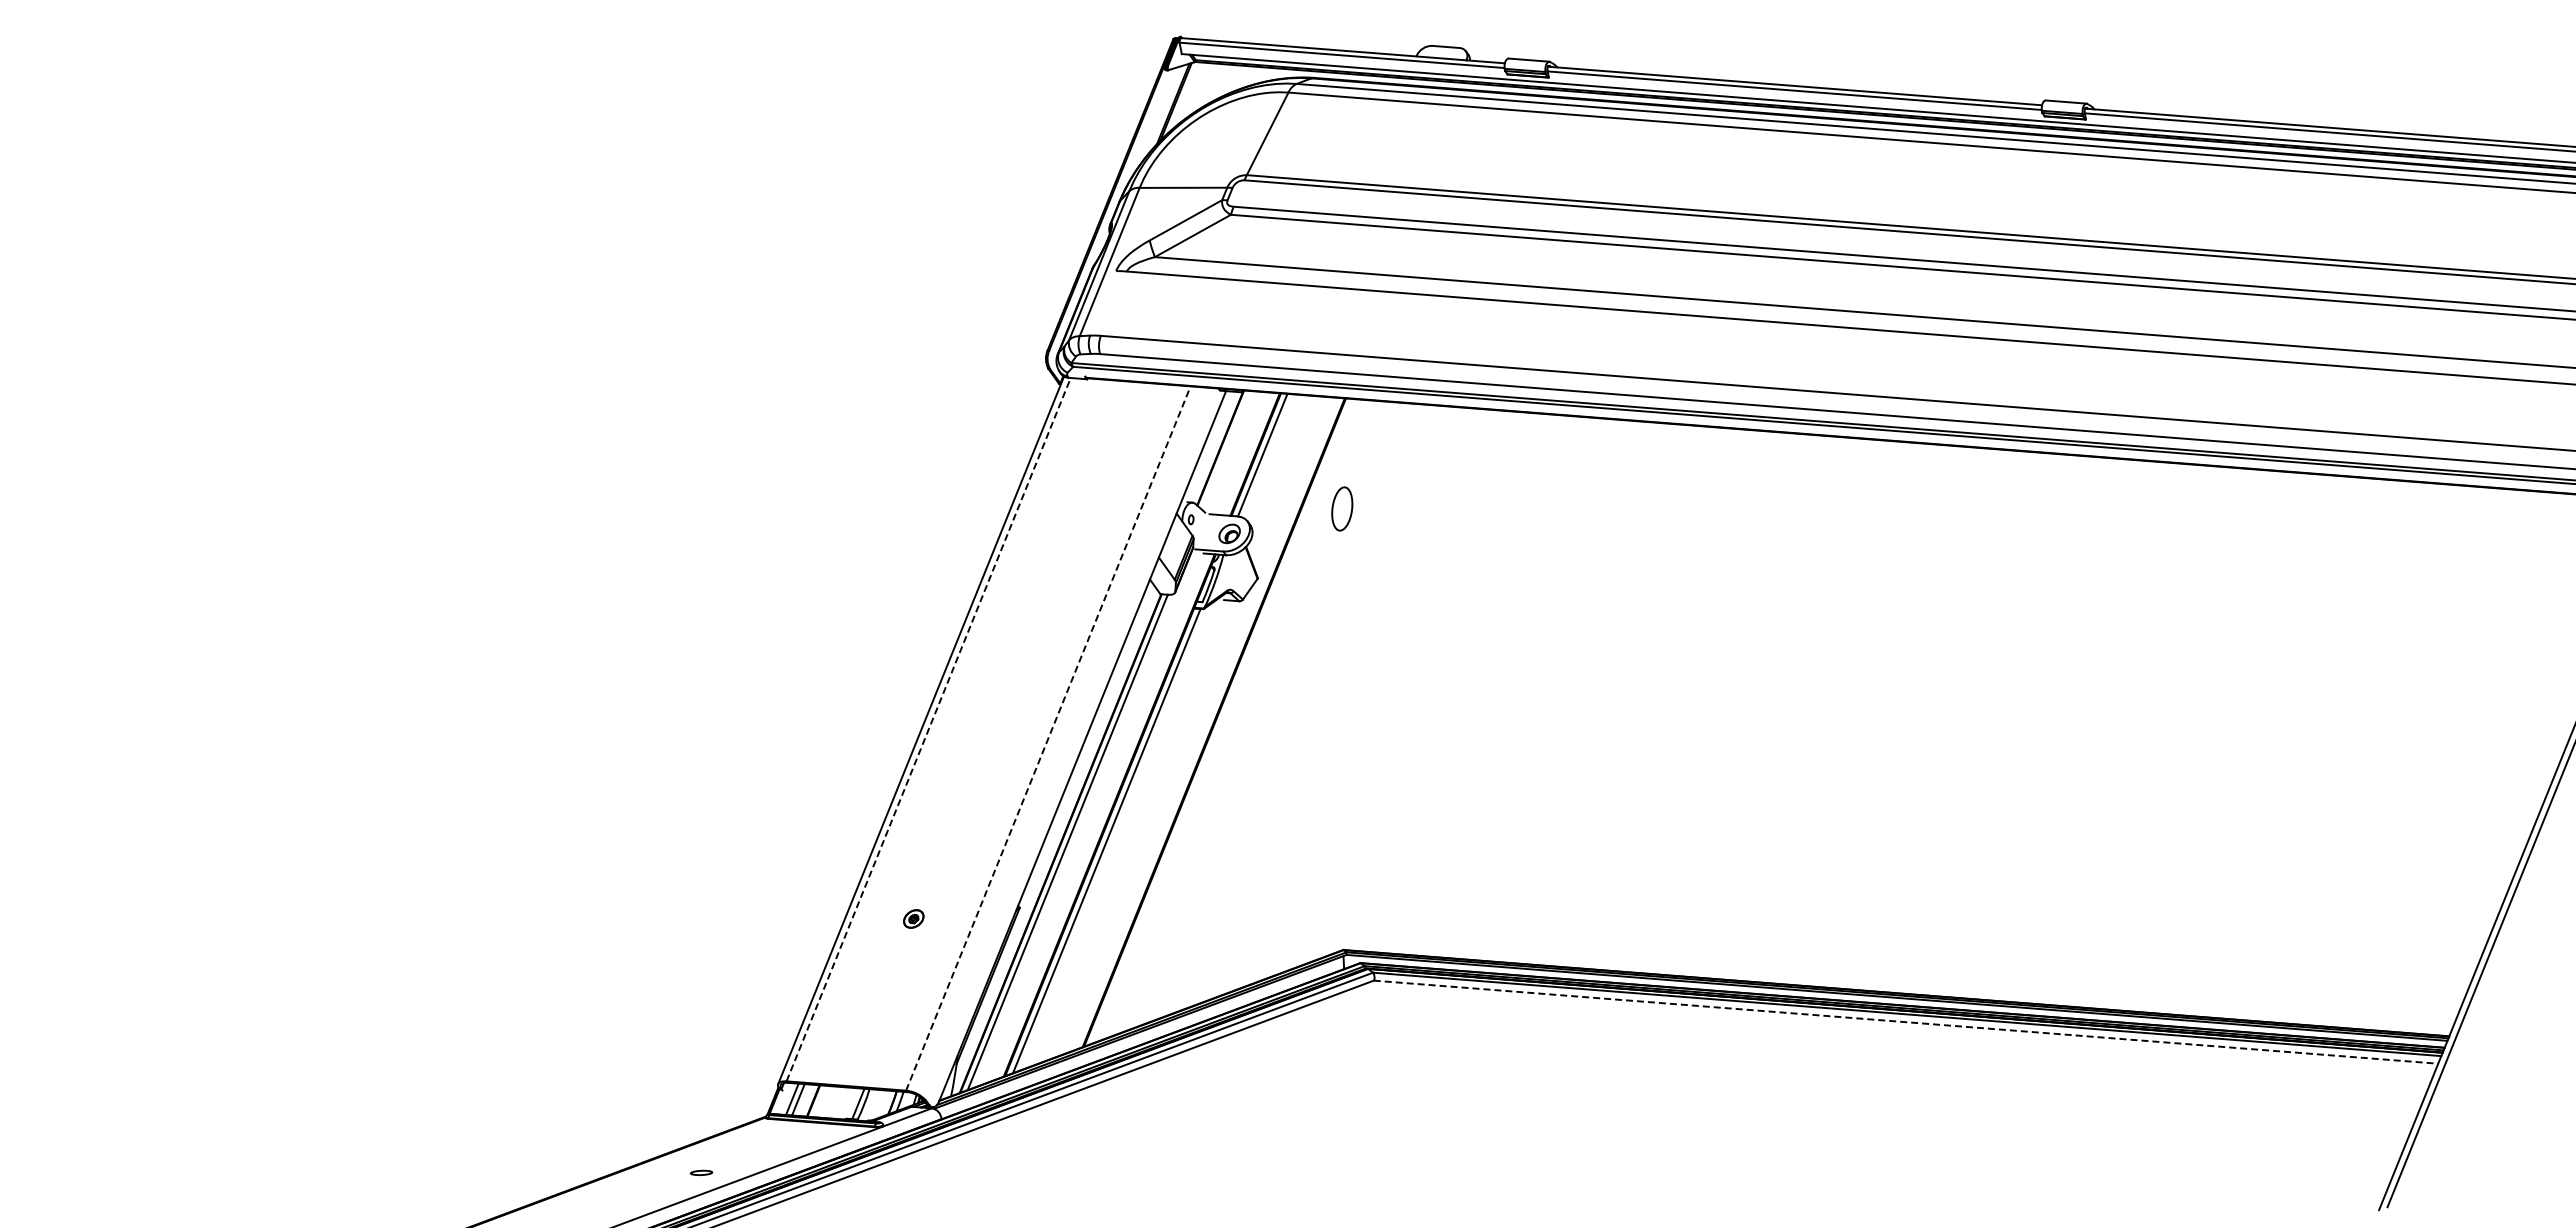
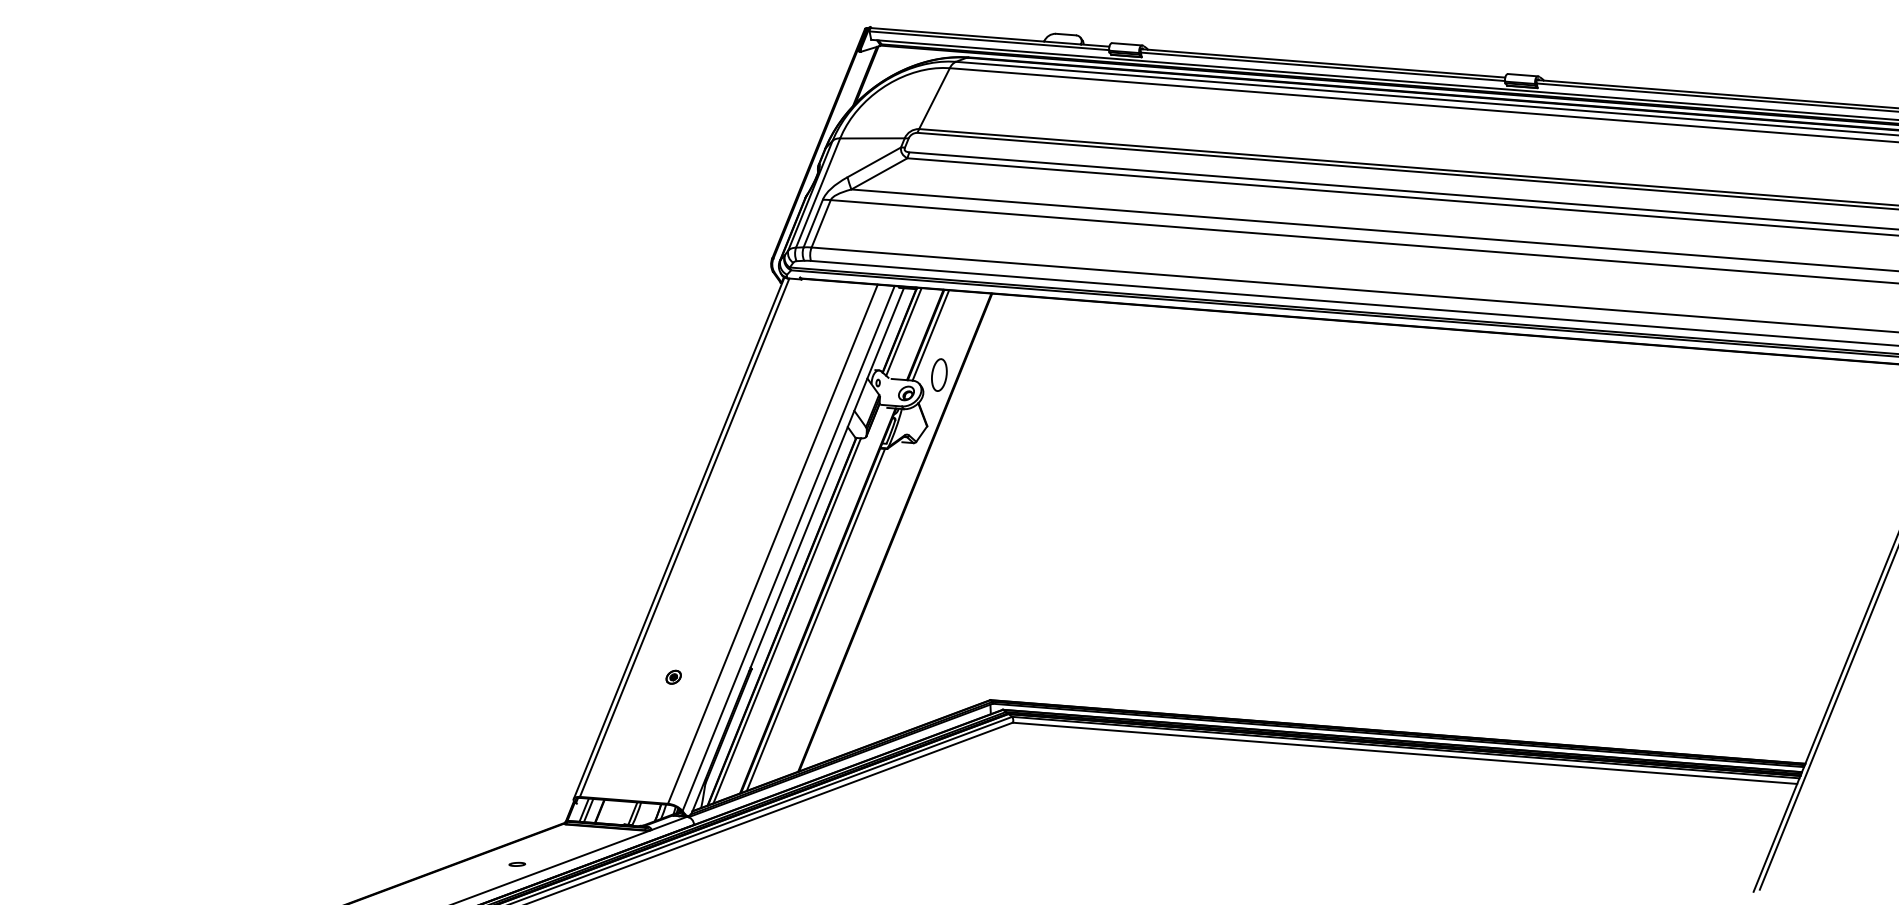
line: (1103, 303) -> (813, 223), added
line: (1113, 303) -> (820, 223), added
line: (1226, 450) -> (904, 332), added
part: (1342, 508) -> (939, 374), moved
line: (928, 729) -> (684, 537), dashed -> solid
line: (1048, 738) -> (772, 544), dashed -> solid
line: (1069, 744) -> (788, 548), added
line: (1906, 1022) -> (1405, 753), dashed -> solid

